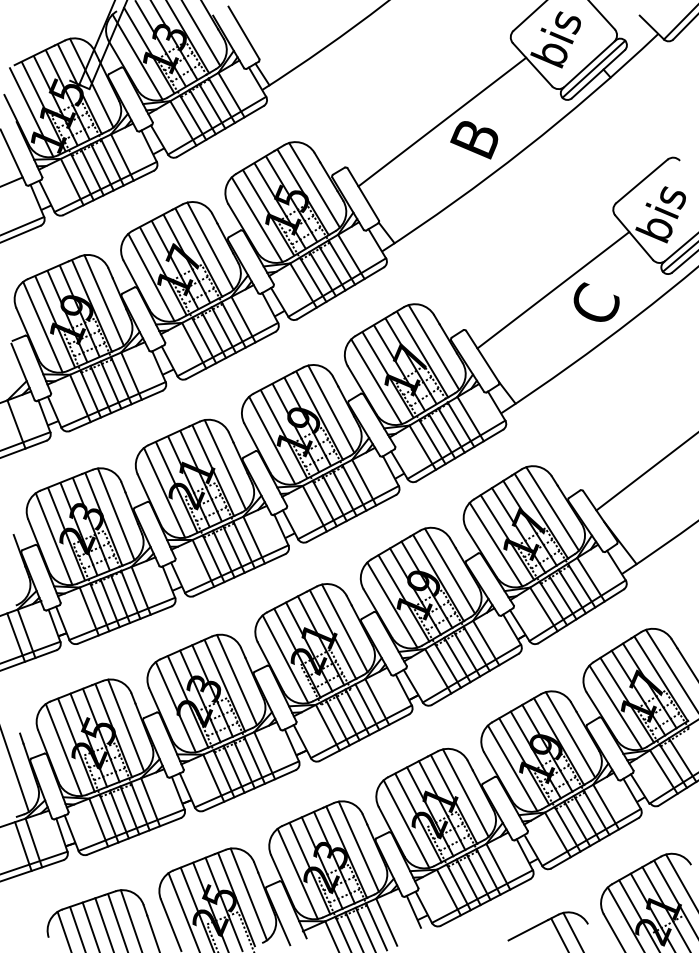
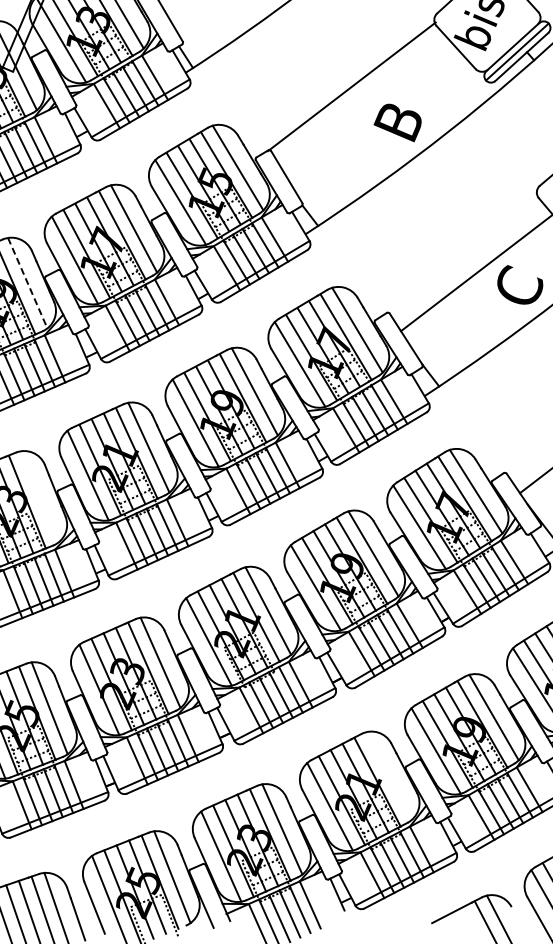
line: (442, 121) -> (352, 86), moved
line: (104, 300) -> (28, 283), solid -> dashed
line: (115, 514) -> (39, 497), removed
line: (465, 792) -> (389, 775), removed

